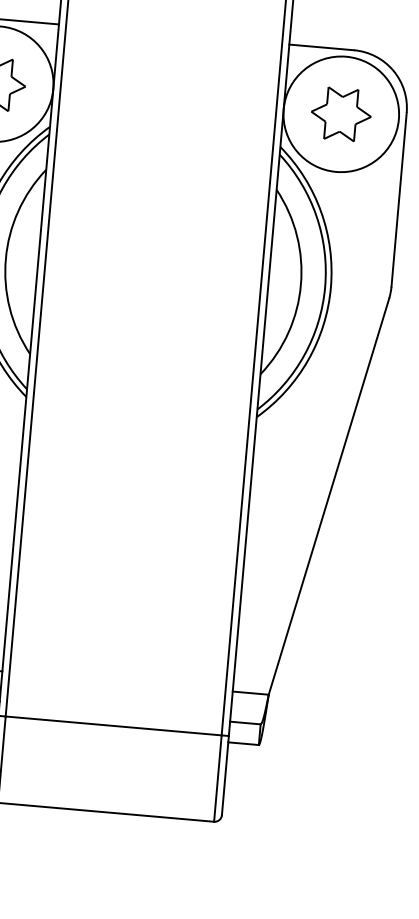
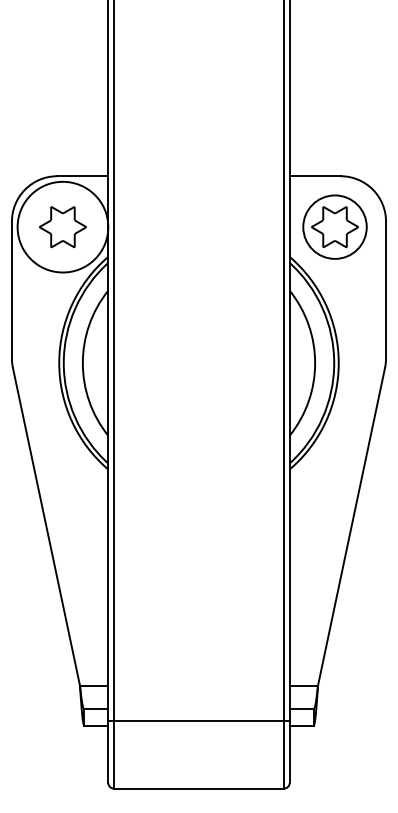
circle: (340, 113) -> (334, 226), size x0.7

